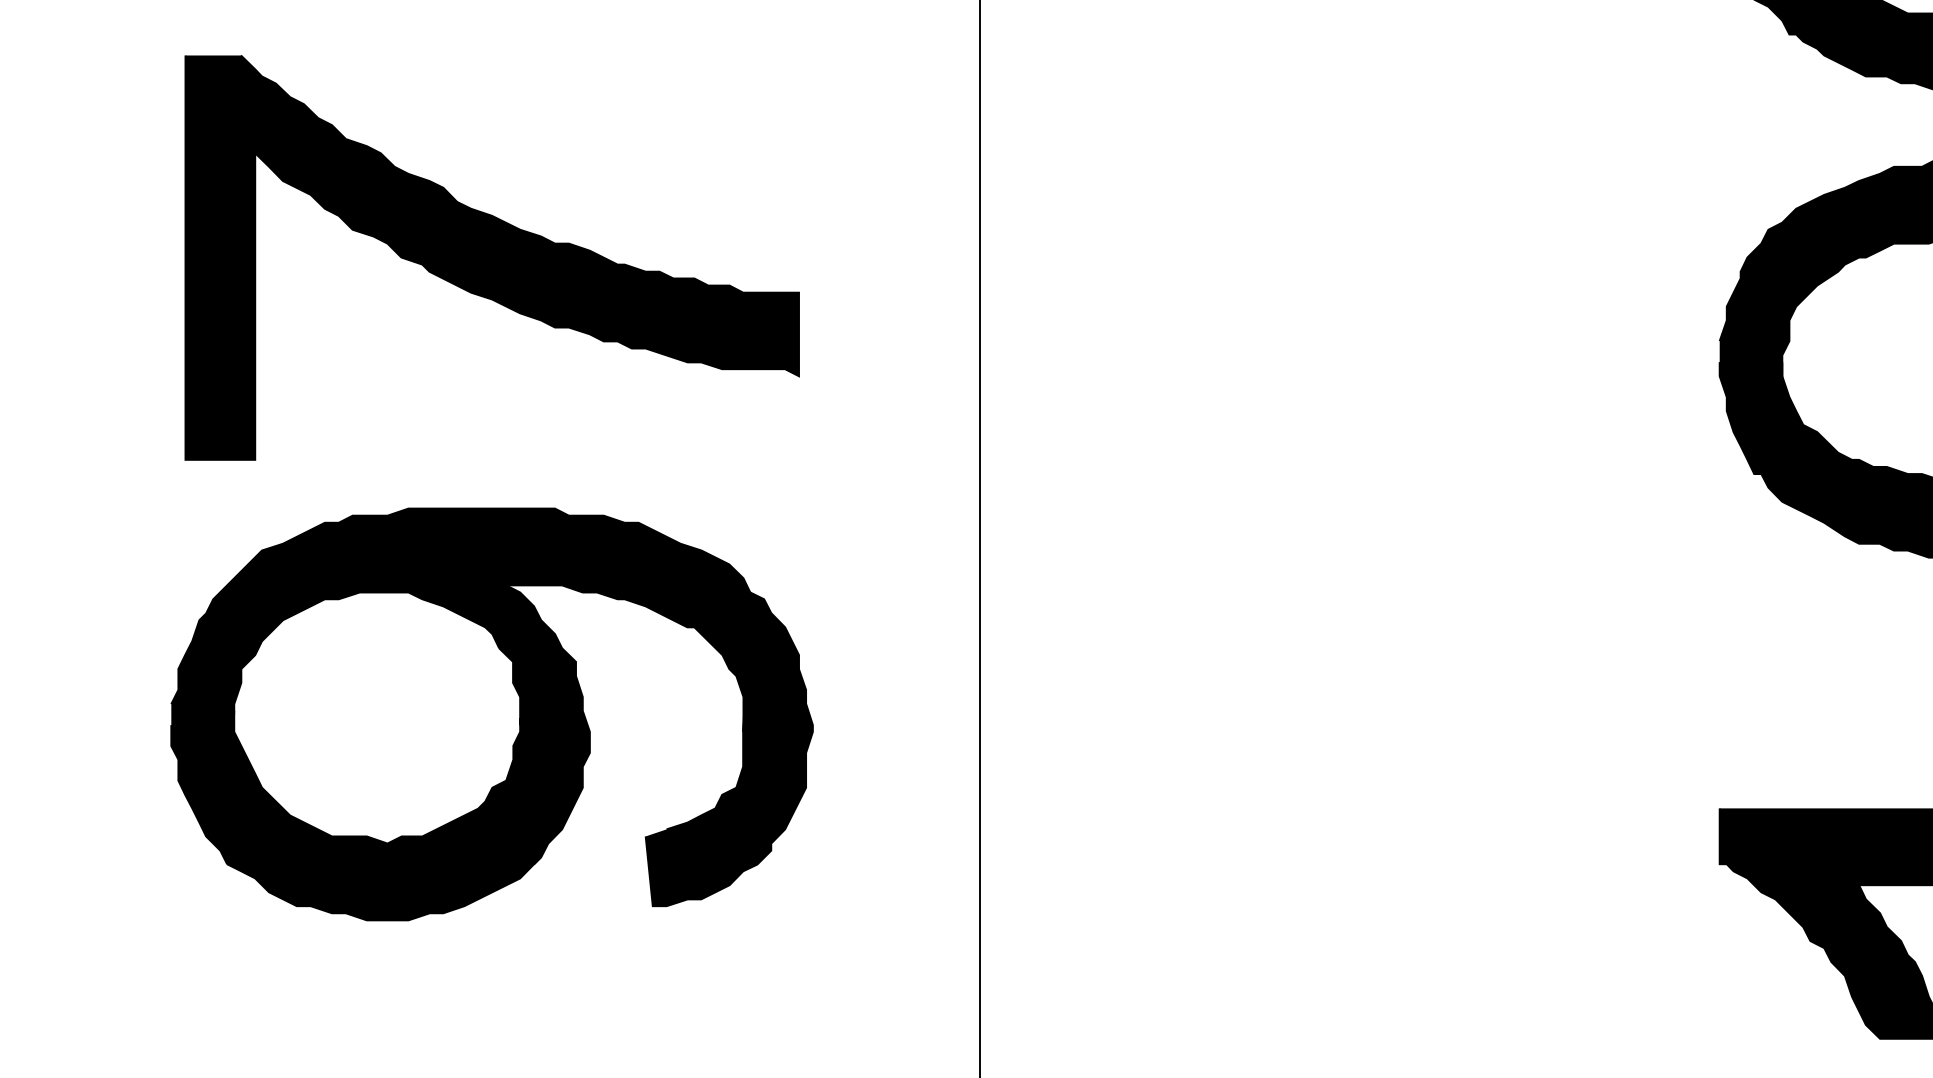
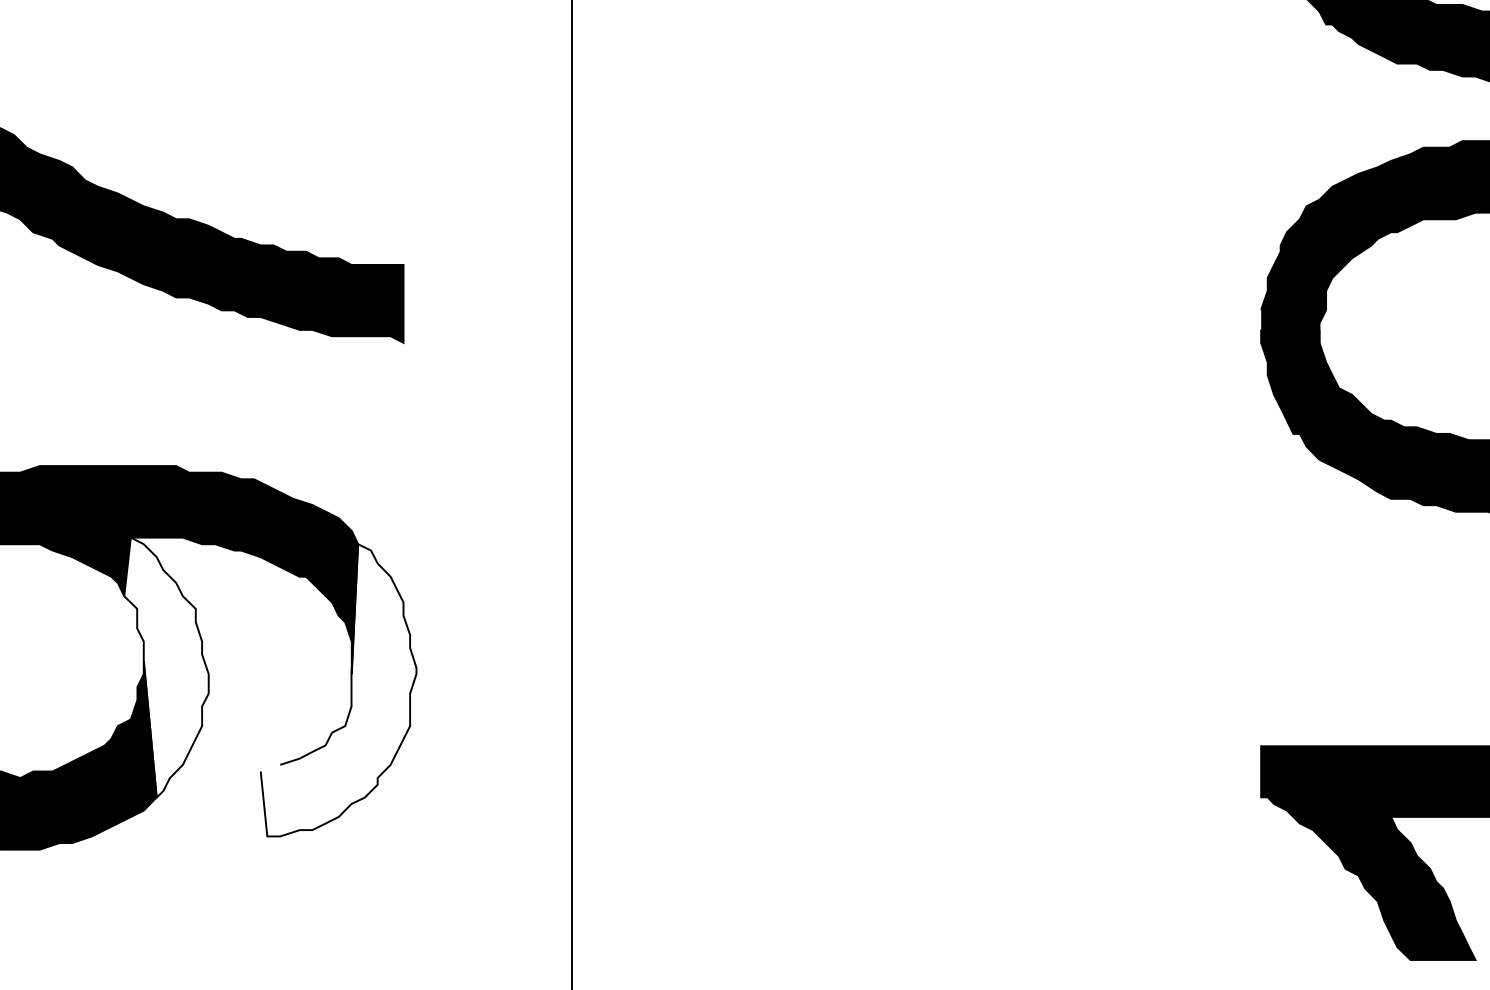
fill: (544, 724) -> (166, 667), removed
fill: (728, 749) -> (337, 690), removed

